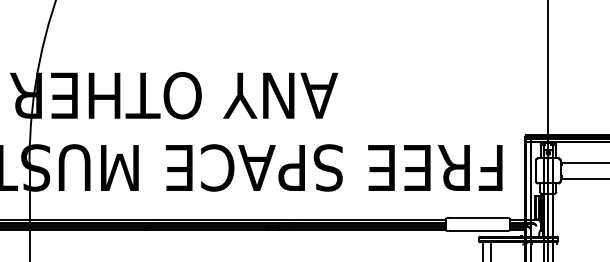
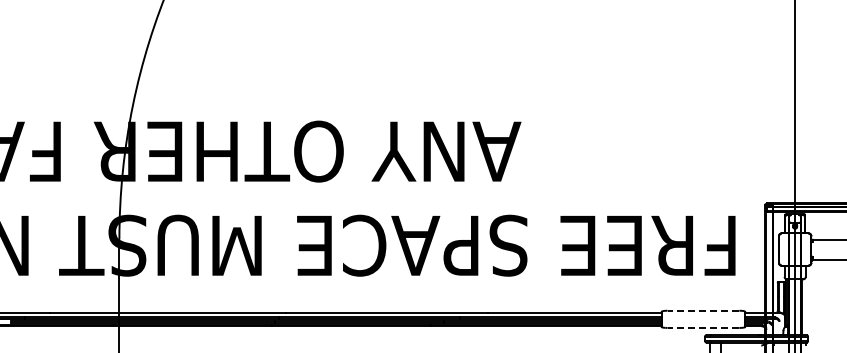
line: (477, 217) -> (703, 310), solid -> dashed
line: (477, 230) -> (703, 327), solid -> dashed

